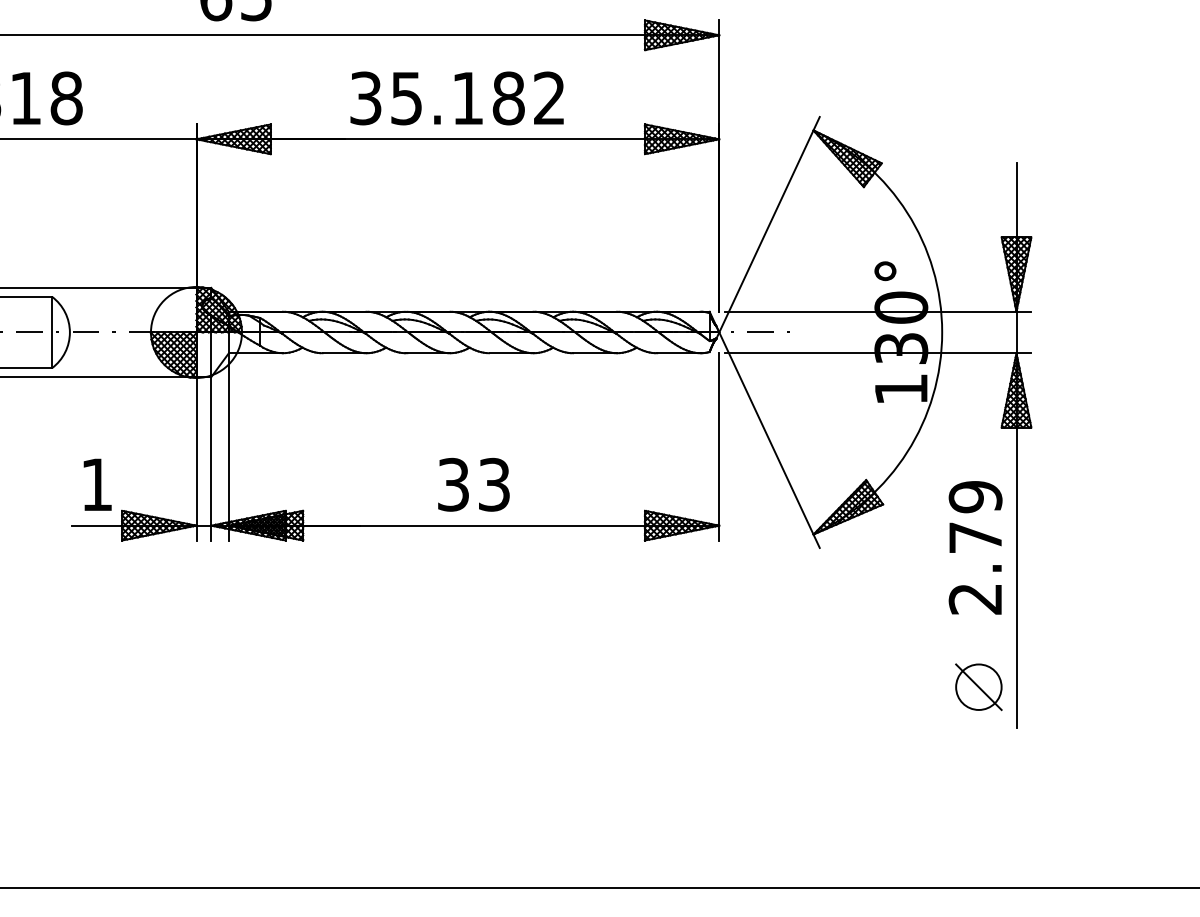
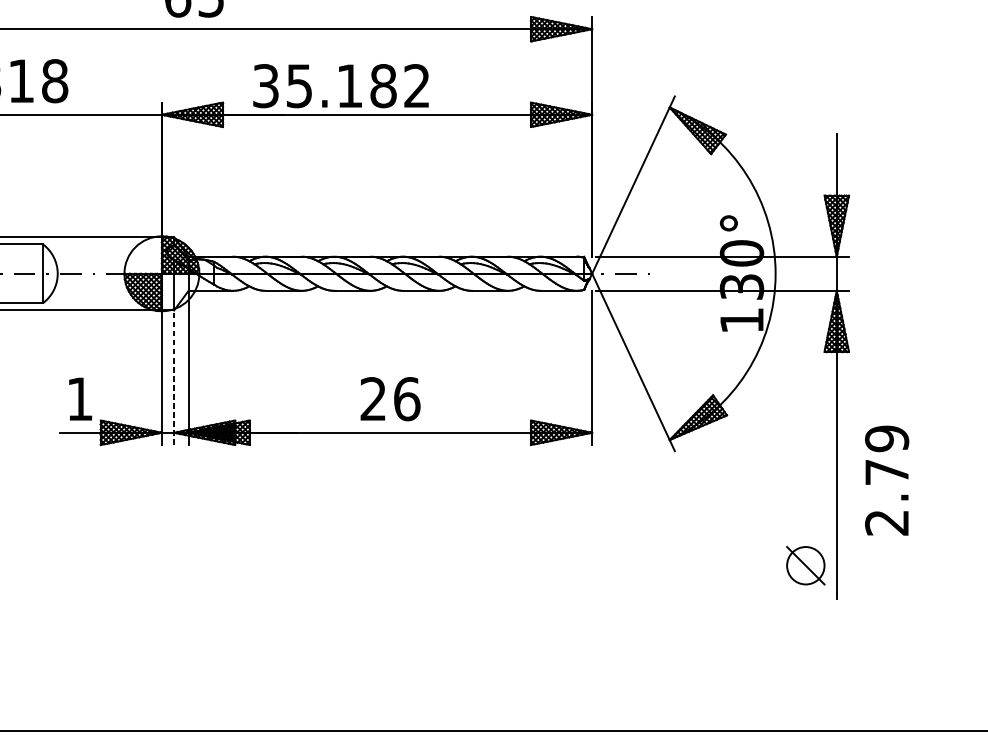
text: (456, 98) -> (340, 86), moved
line: (211, 458) -> (174, 377), solid -> dashed
text: (474, 484) -> (390, 398), 33 -> 26
text: (975, 547) -> (886, 480), moved

